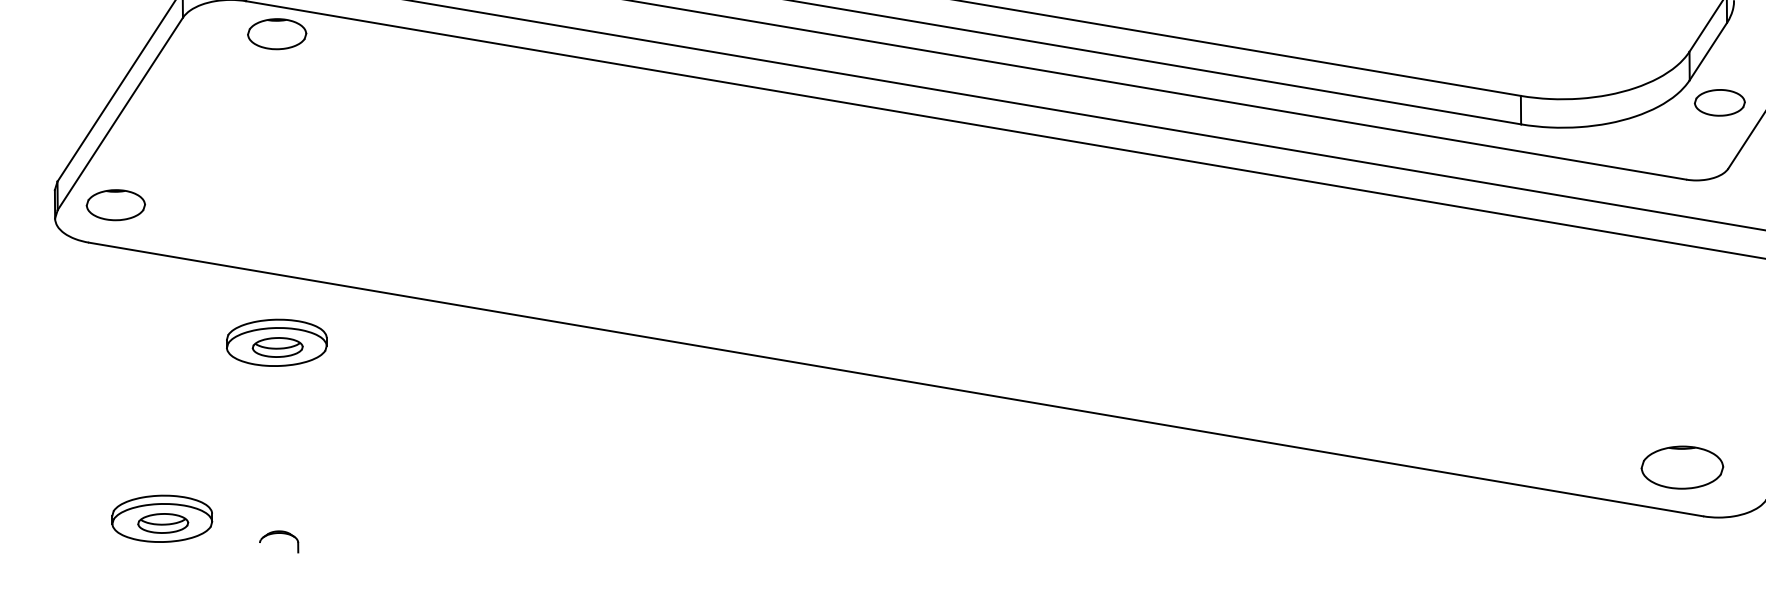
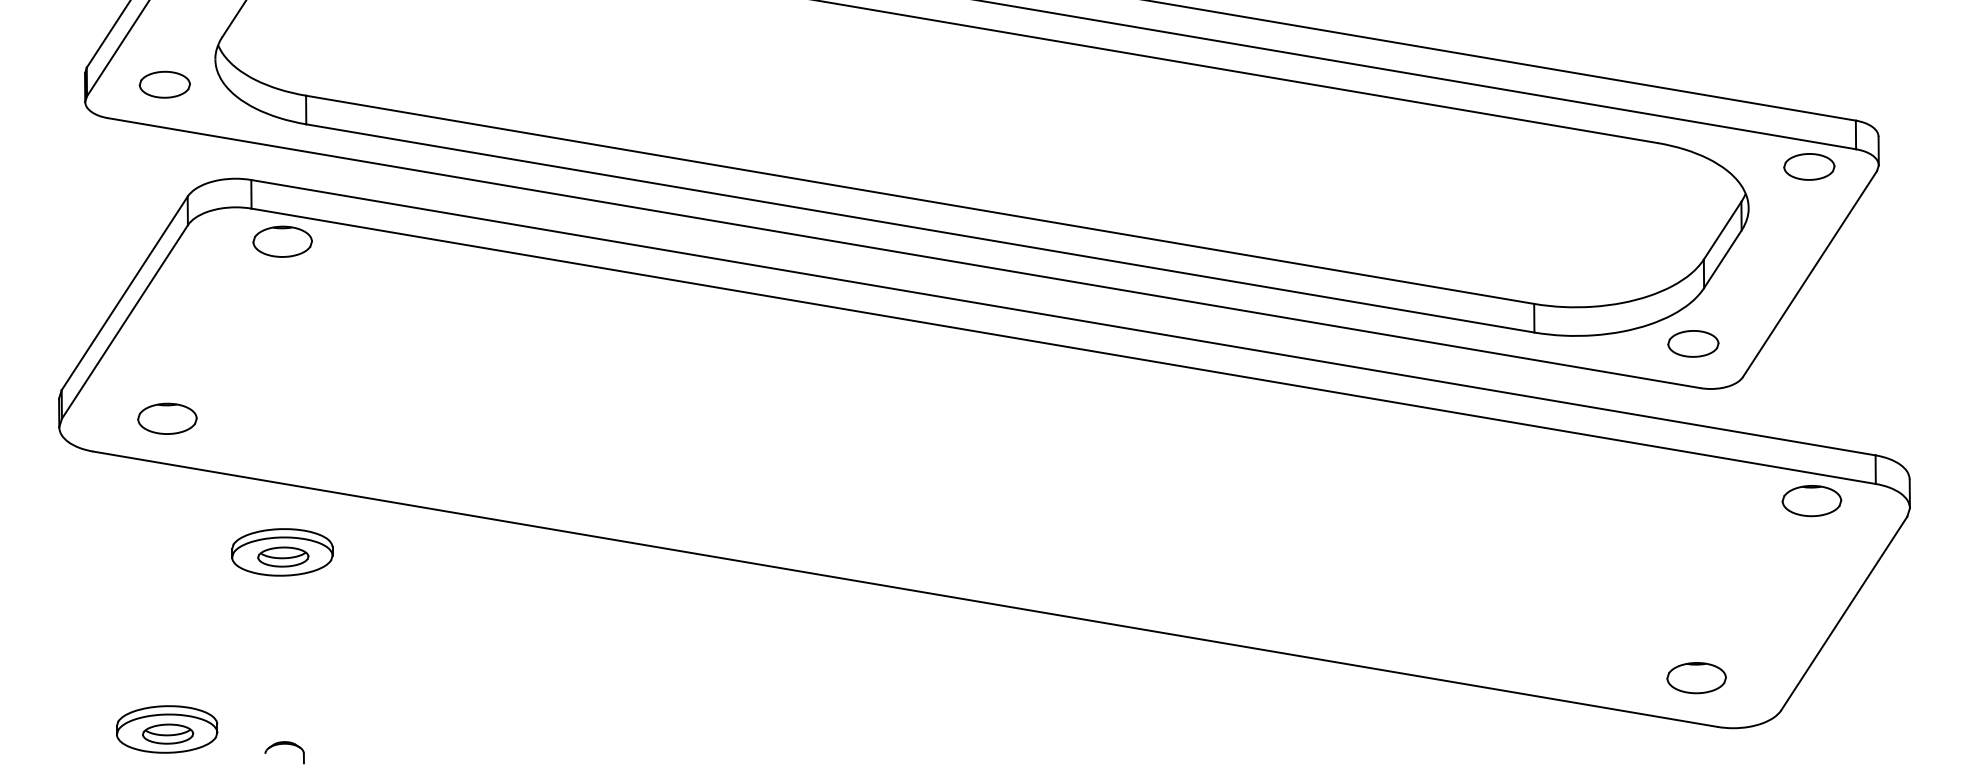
part: (1719, 102) -> (1693, 343), moved
part: (115, 204) -> (167, 418), moved
part: (1682, 468) -> (1696, 678), size x0.71

